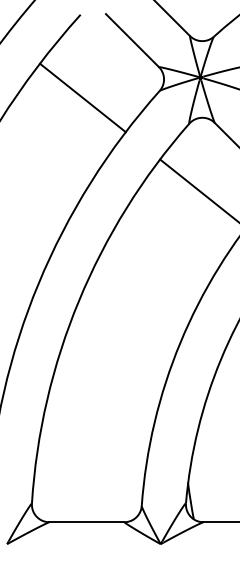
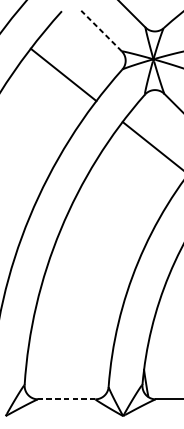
line: (132, 40) -> (101, 30), solid -> dashed
line: (86, 522) -> (66, 399), solid -> dashed

